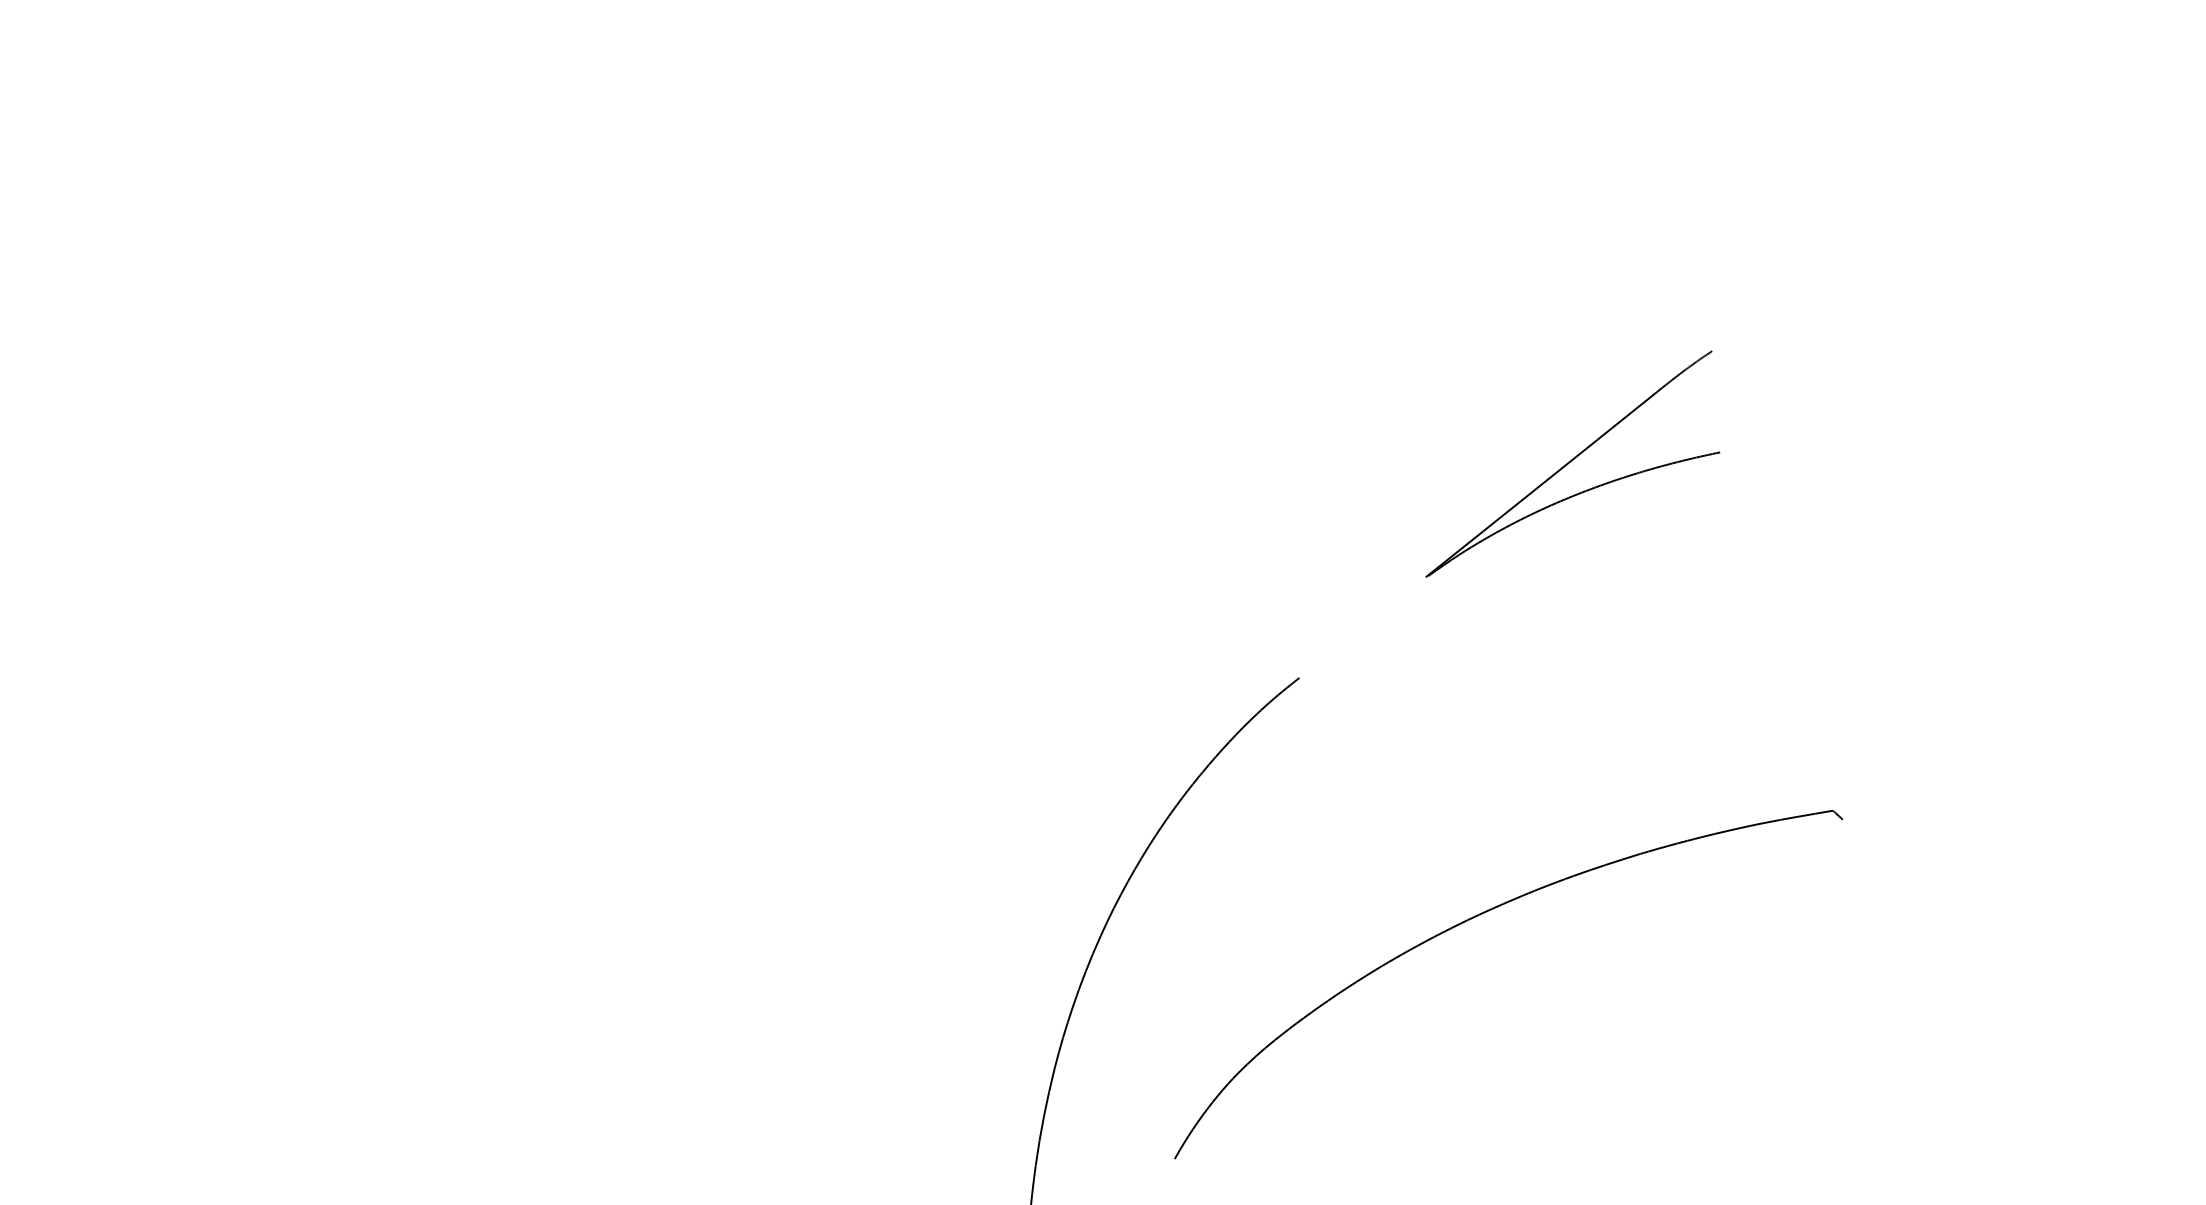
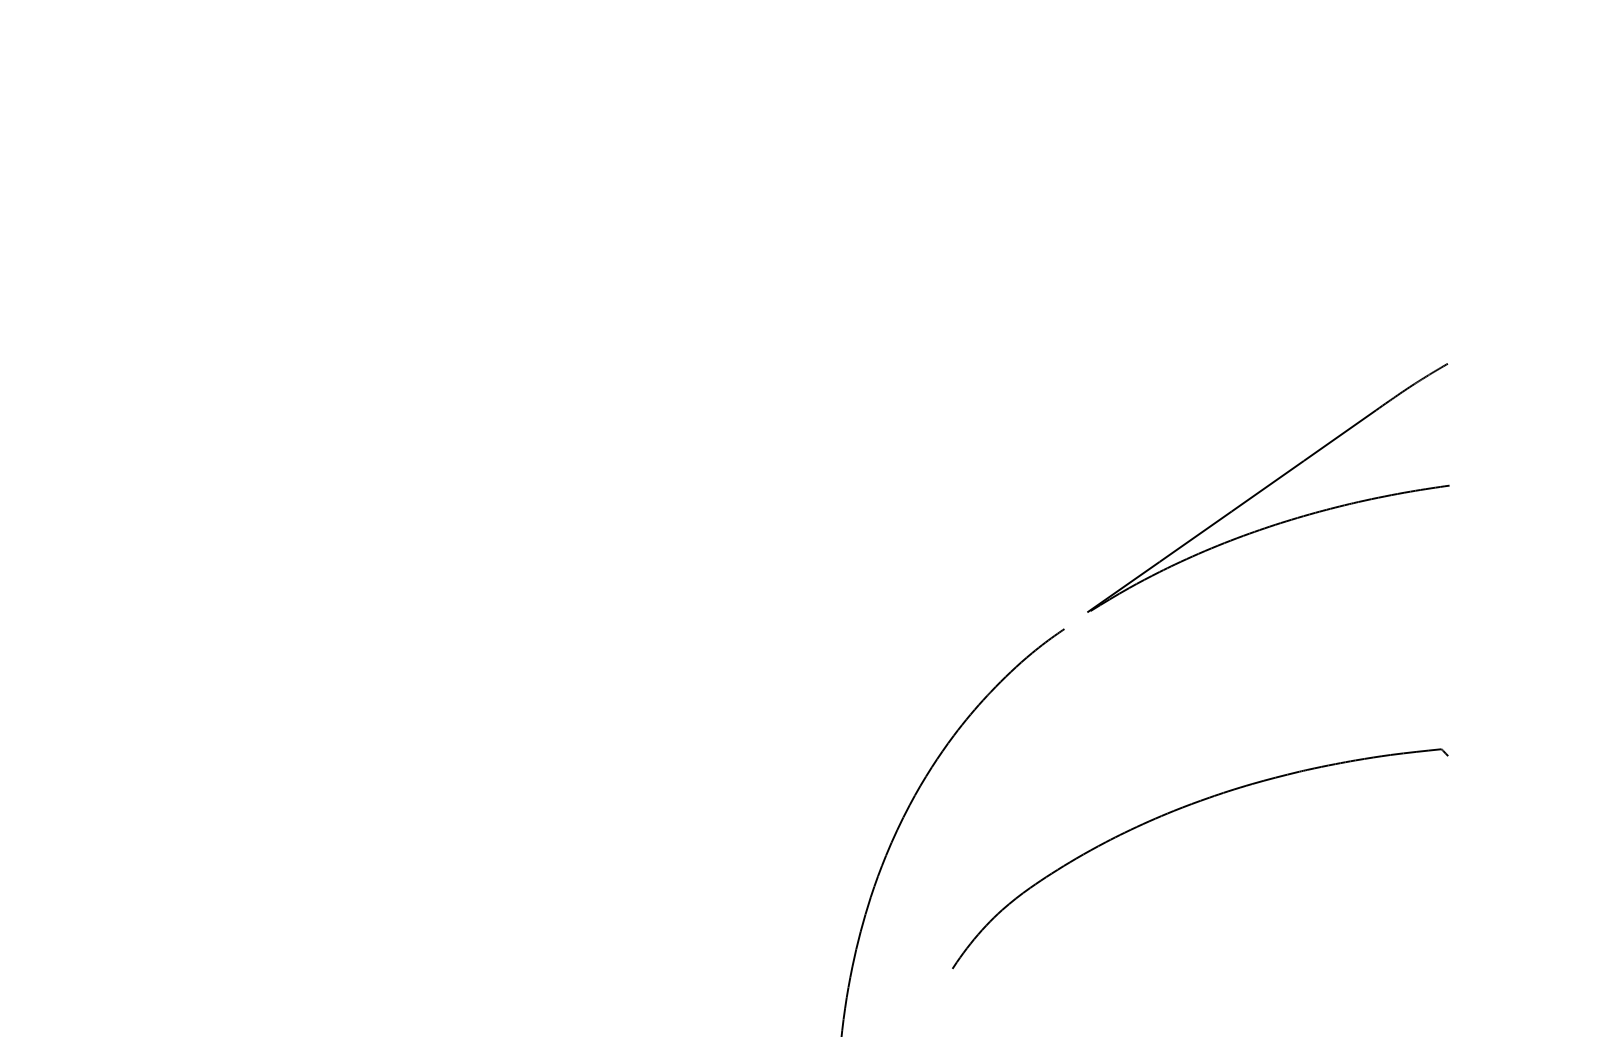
part: (1569, 463) -> (1268, 487), size x1.67

